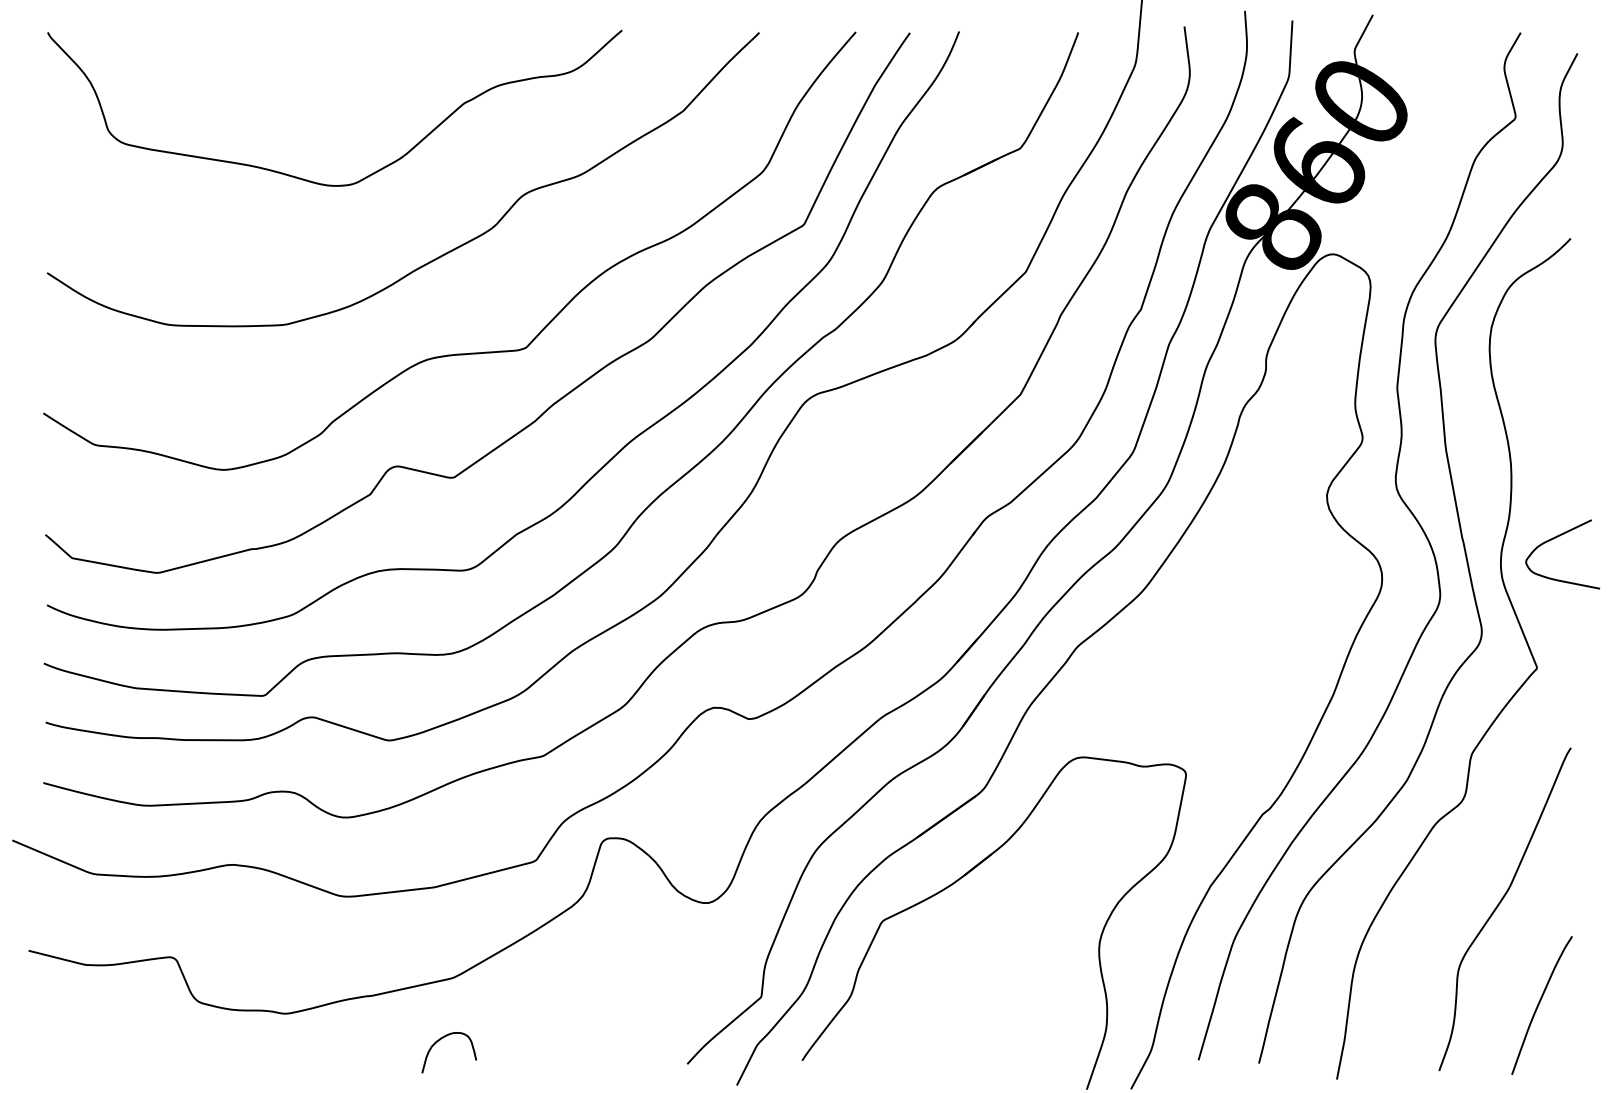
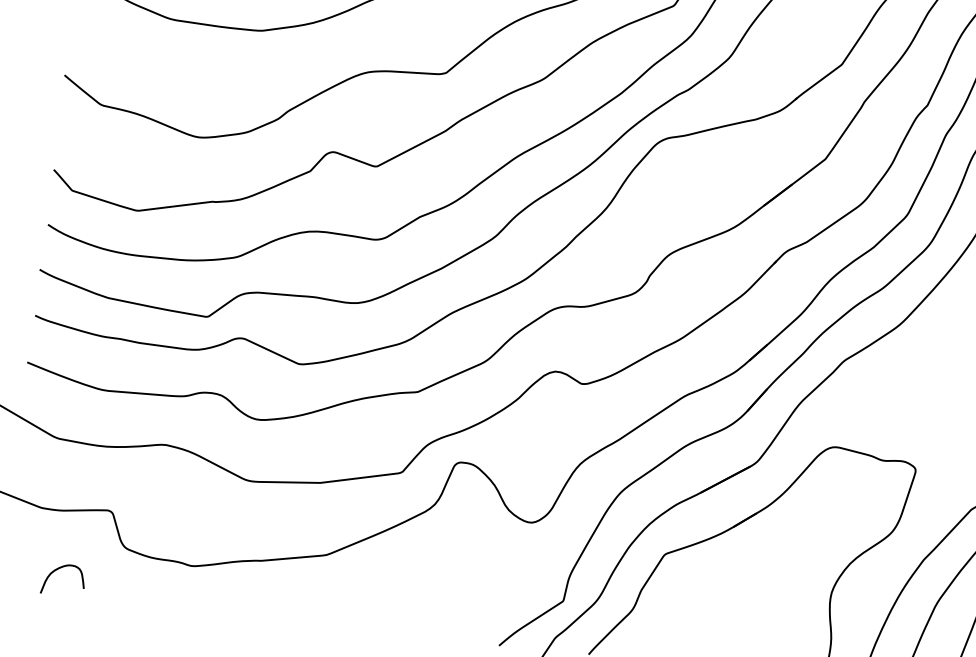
curve: (440, 1040) -> (58, 569), moved

